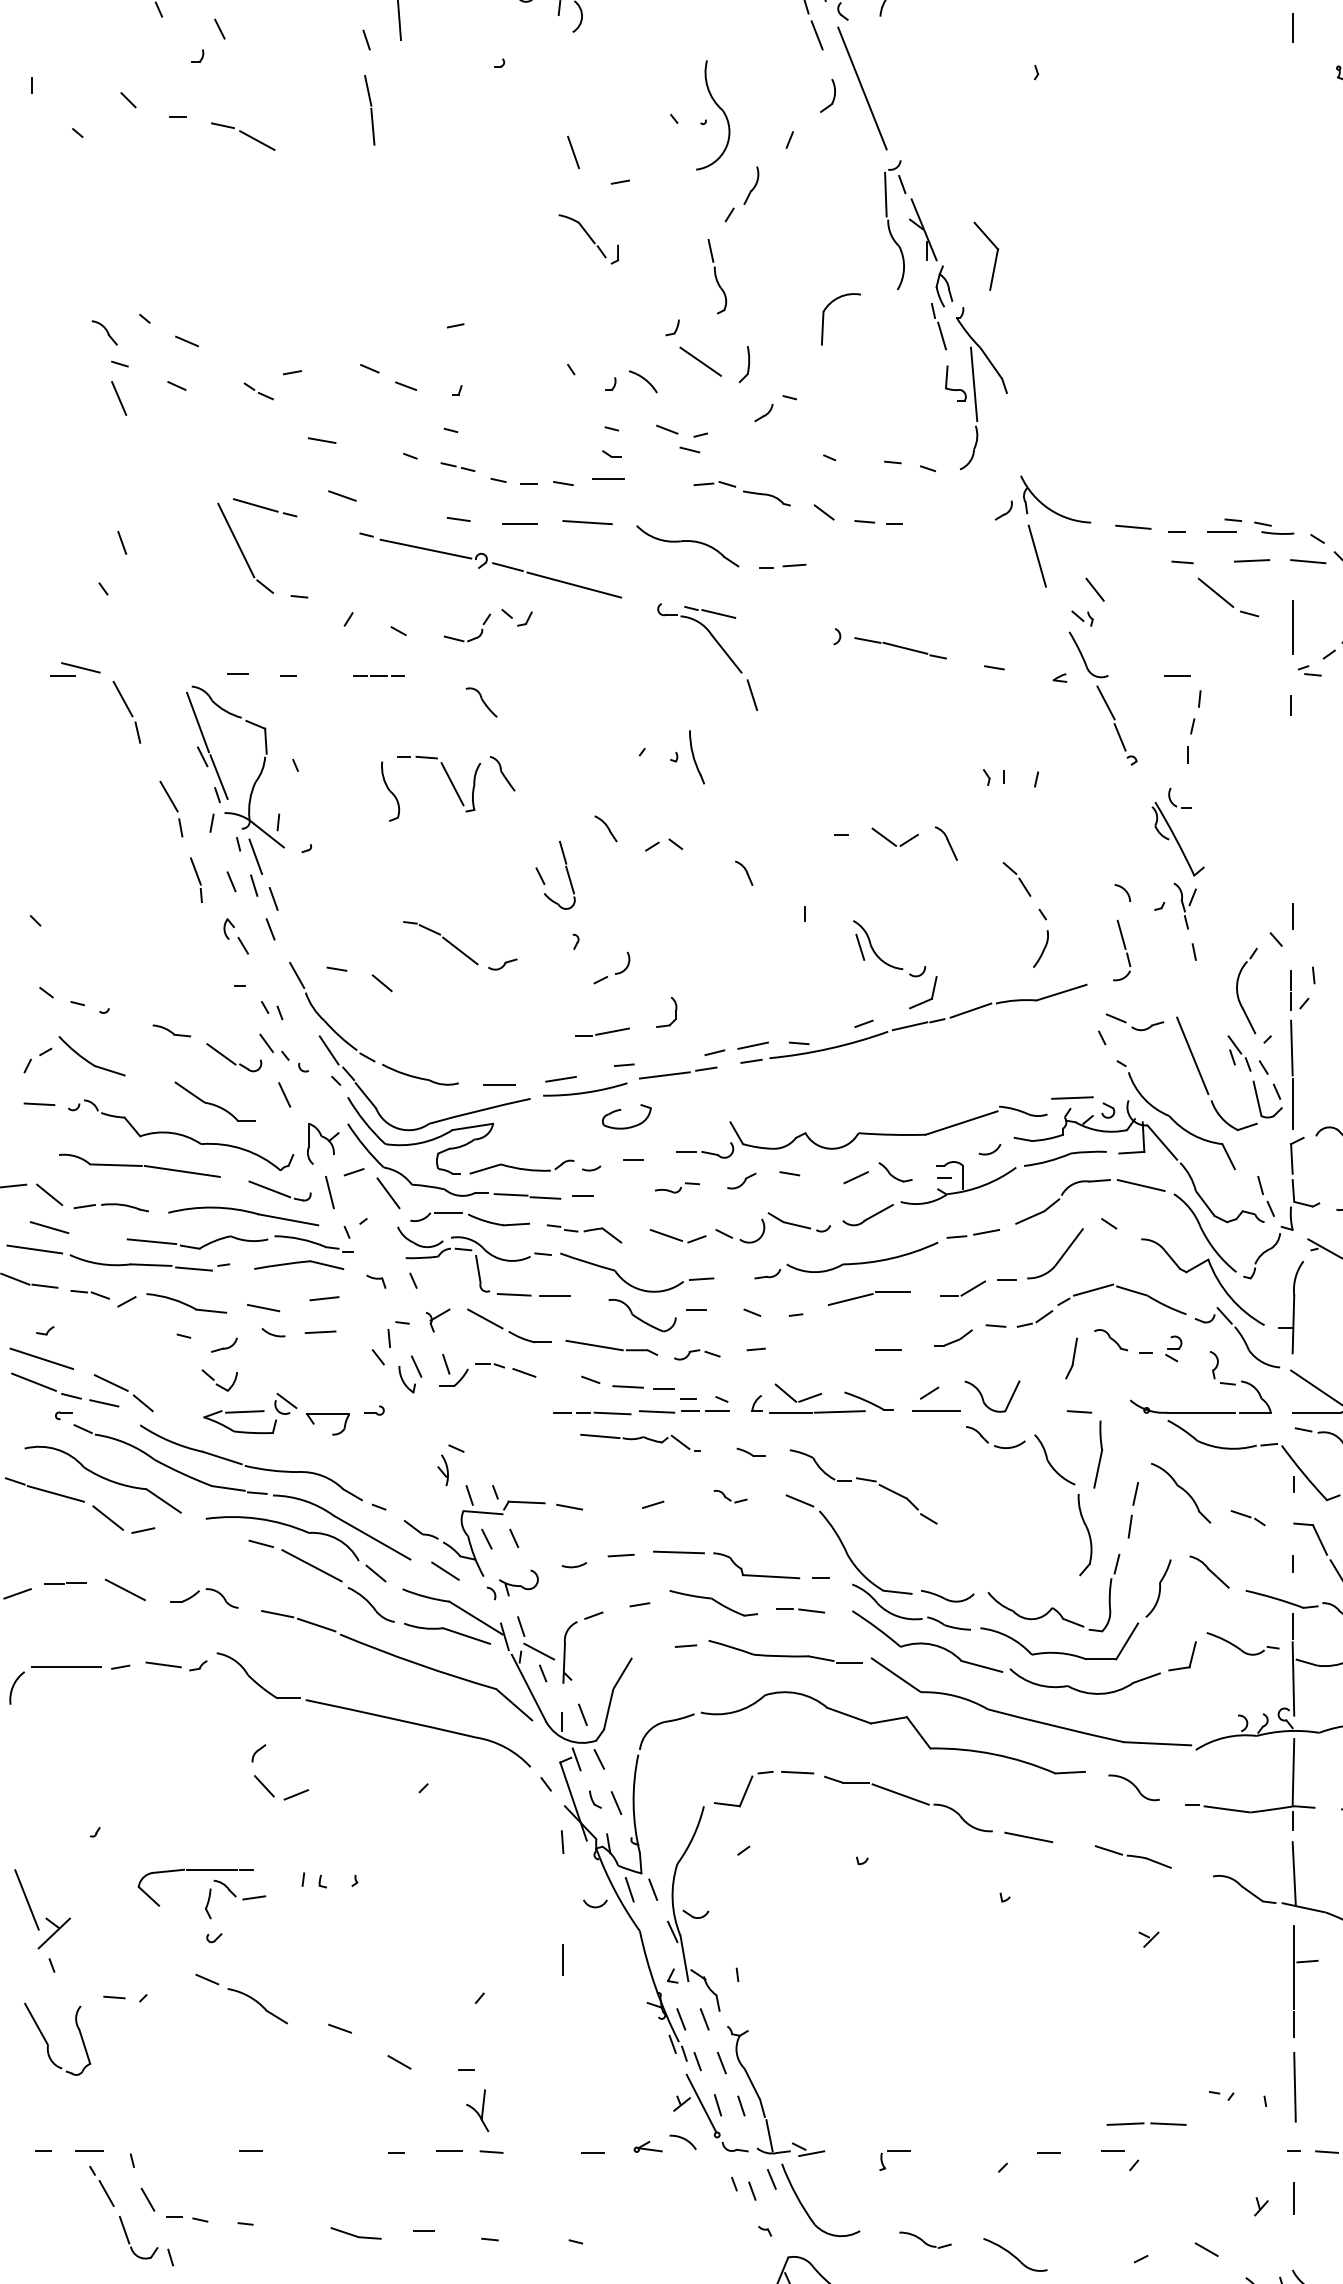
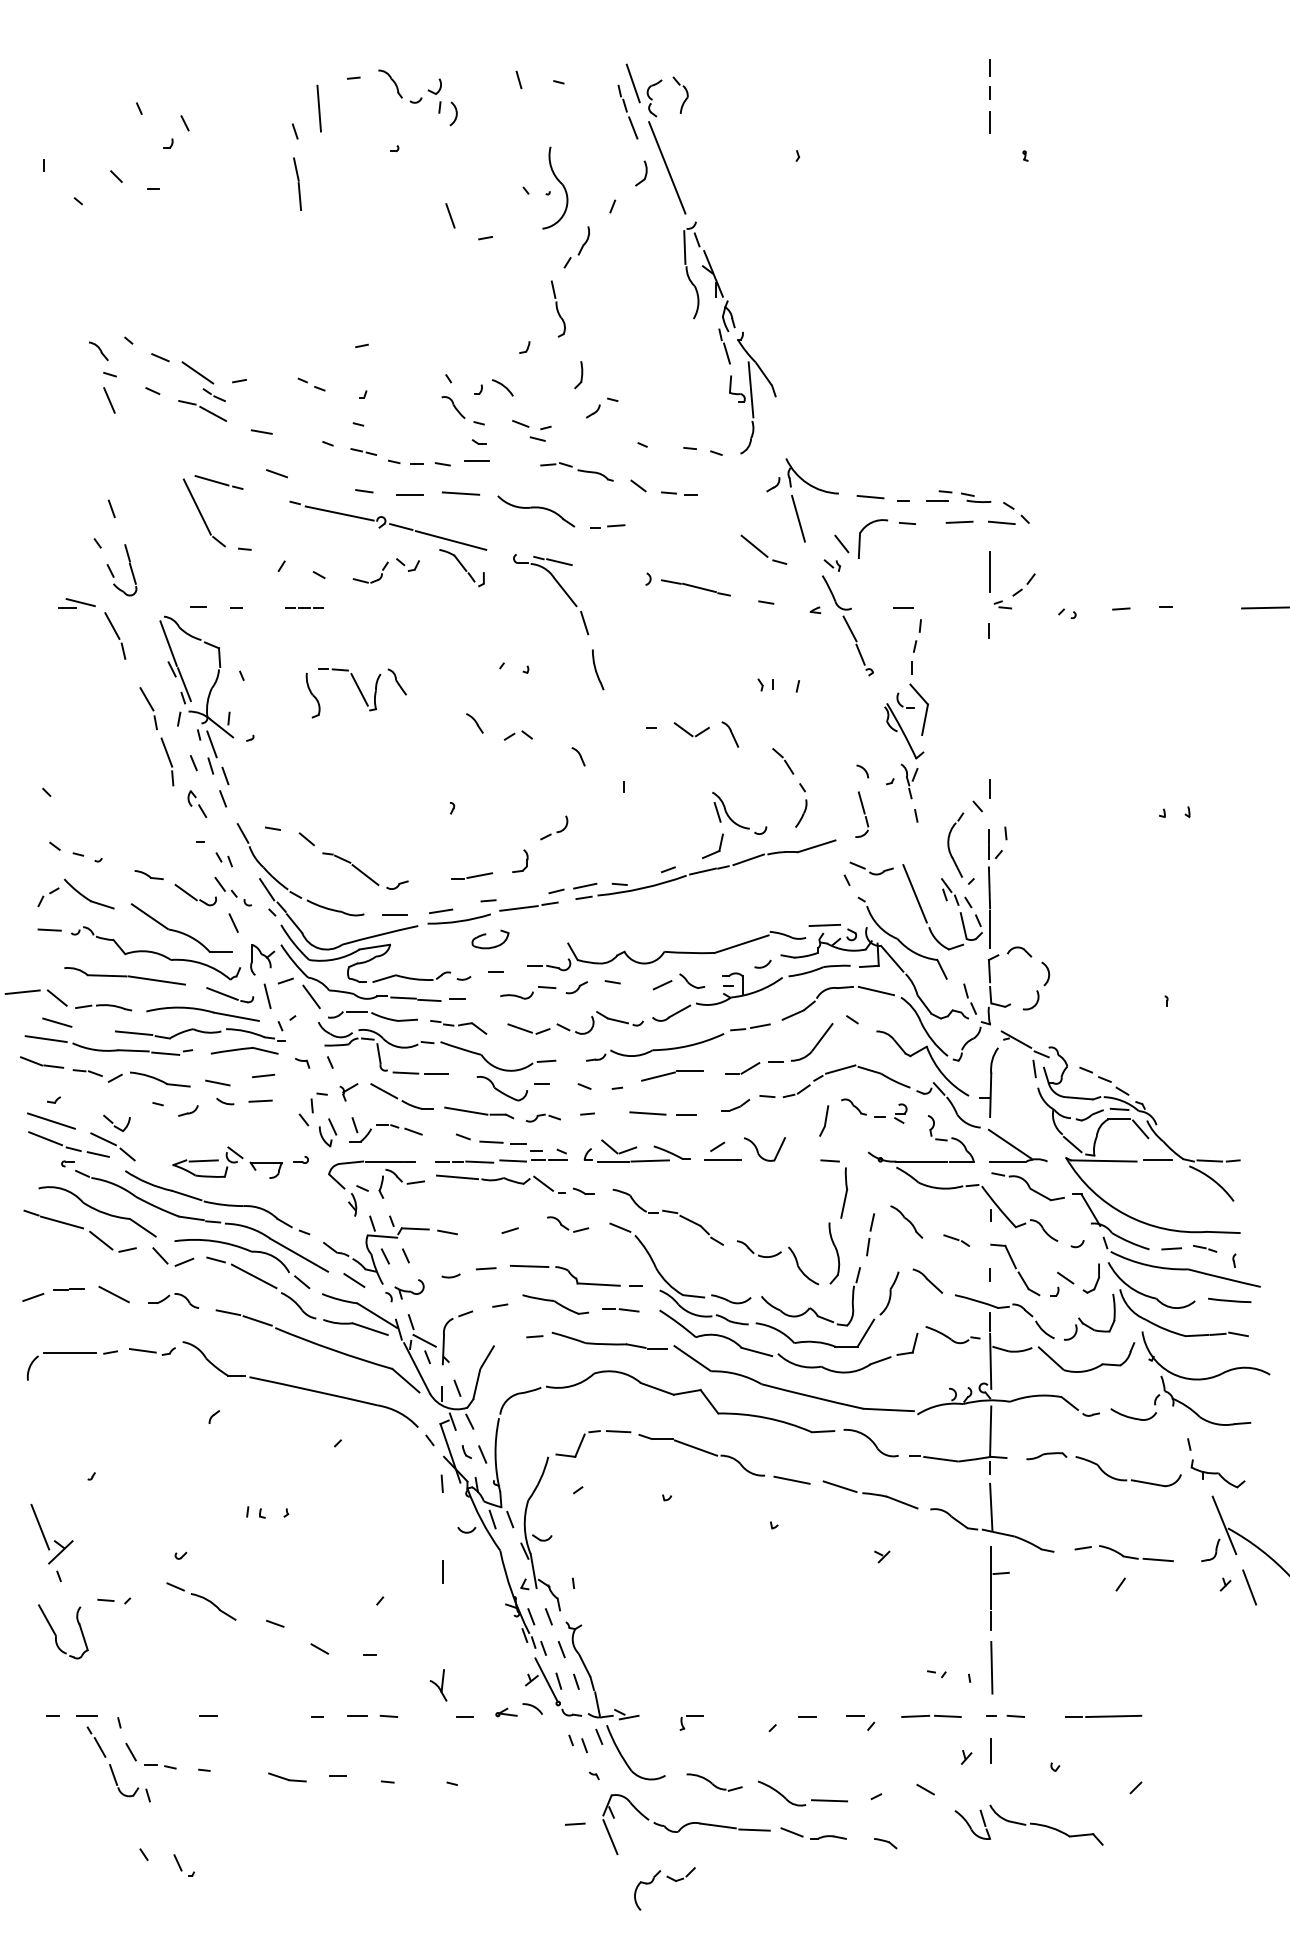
part: (243, 136) -> (202, 410), moved
part: (588, 239) -> (461, 568), moved
part: (994, 257) -> (925, 710), moved
part: (829, 306) -> (864, 529), moved
line: (700, 361) -> (197, 372), moved
part: (388, 377) -> (311, 384), size x0.62
part: (1227, 597) -> (763, 549), moved
part: (481, 702) -> (453, 407), moved
part: (697, 756) -> (598, 669), moved
part: (565, 870) -> (129, 566), moved
part: (196, 879) -> (167, 761), size x1.43
part: (460, 944) -> (365, 870), moved
part: (880, 956) -> (732, 819), moved
part: (612, 967) -> (554, 827), moved
part: (215, 1100) -> (181, 927), size x1.67
part: (677, 1187) -> (528, 992), size x1.67
line: (836, 1348) -> (647, 1113), added
part: (219, 1380) -> (116, 1123), moved
part: (640, 1441) -> (500, 1183), size x1.43
part: (1017, 1447) -> (775, 1256), moved
part: (1181, 1492) -> (906, 1221), size x0.71
part: (730, 1496) -> (568, 1224), size x1.67
part: (1133, 1787) -> (870, 1442), size x1.43
part: (272, 1792) -> (166, 1260), moved
part: (1133, 1856) -> (870, 1494), size x1.67
part: (201, 1893) -> (376, 1179), moved
part: (477, 2110) -> (438, 1685), moved
line: (1143, 2122) -> (929, 1715), moved
part: (925, 2240) -> (714, 1782), size x1.43
line: (1078, 2264) -> (829, 1800), added

